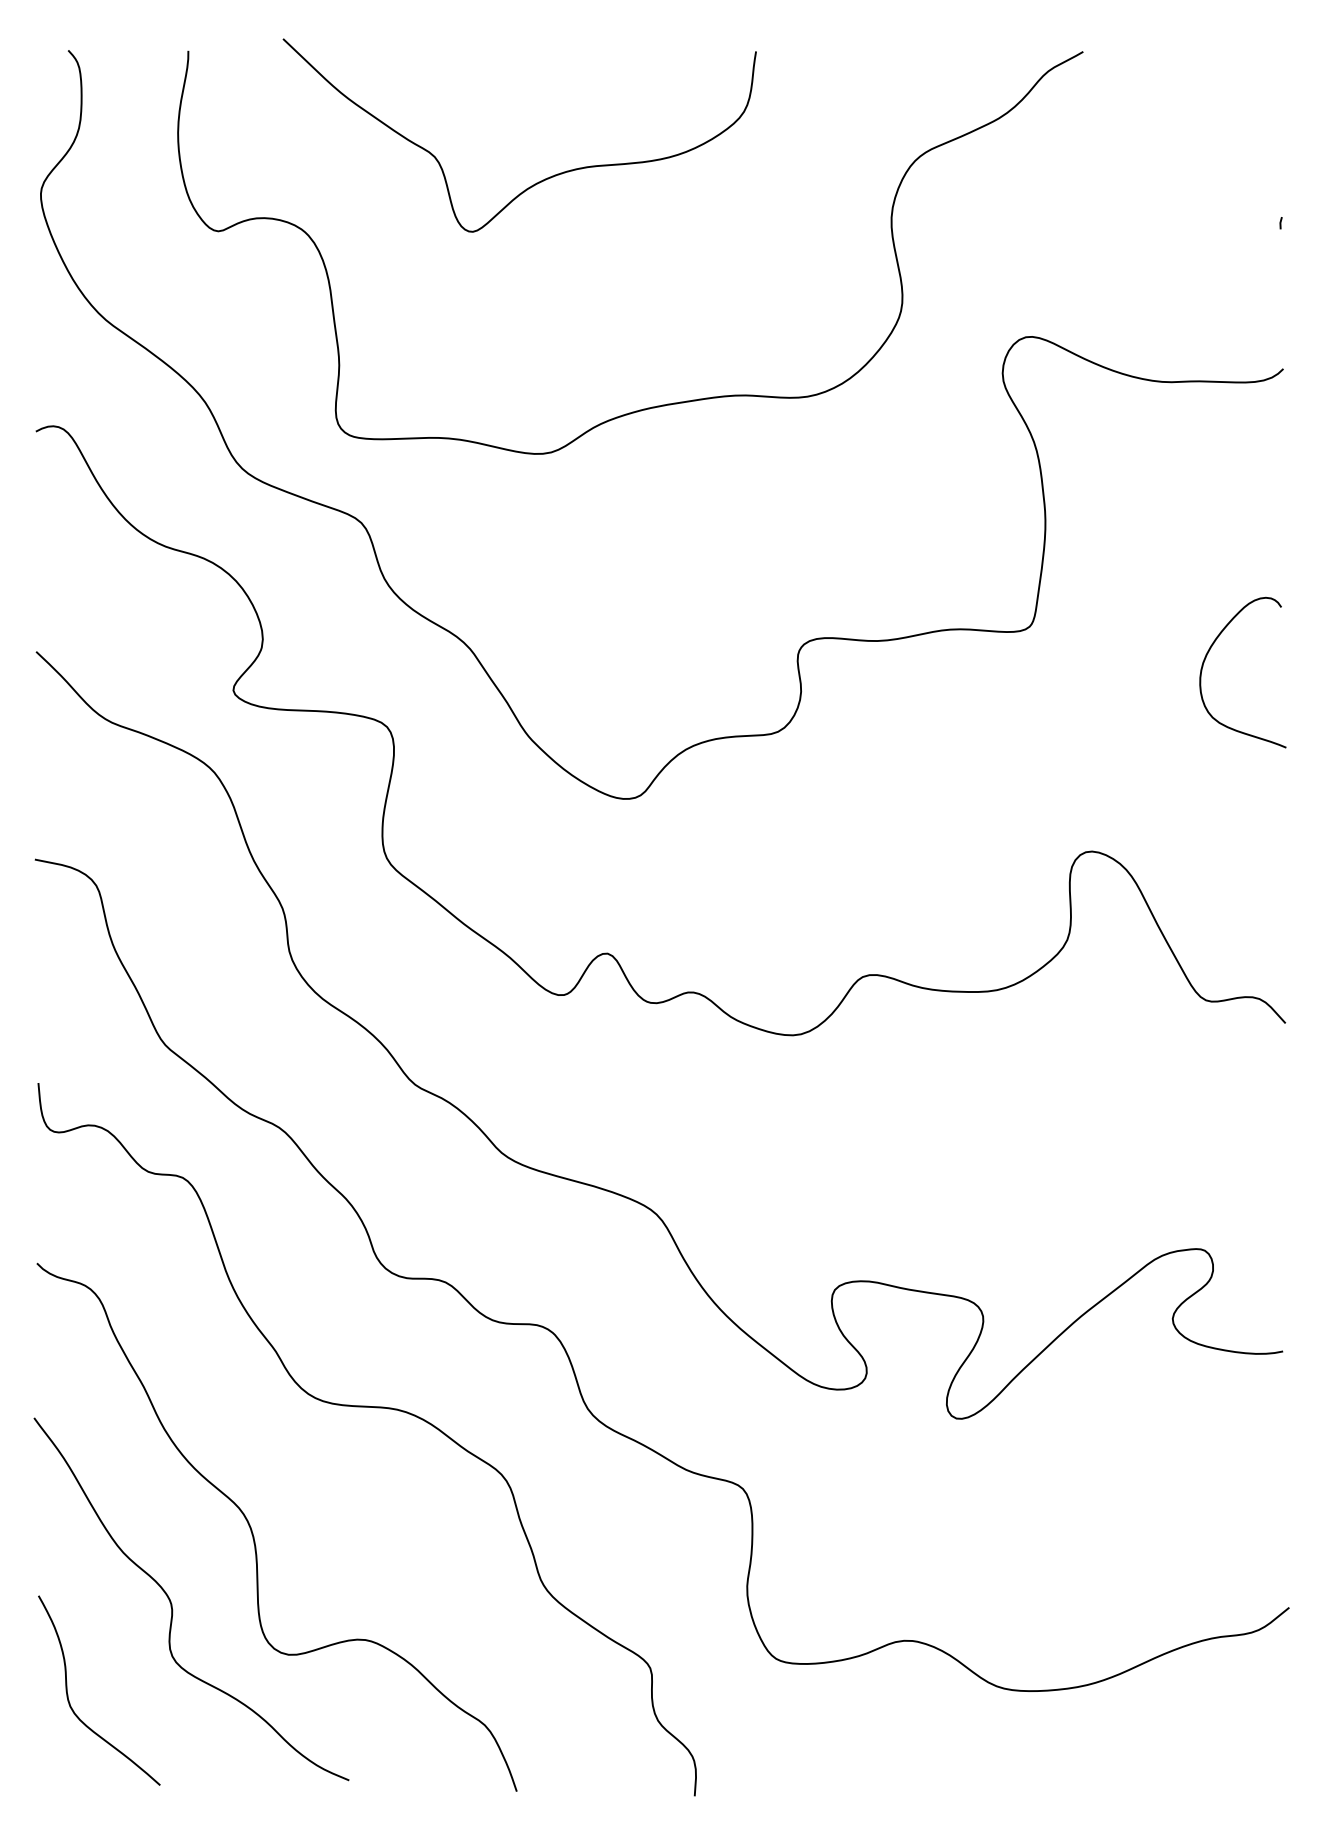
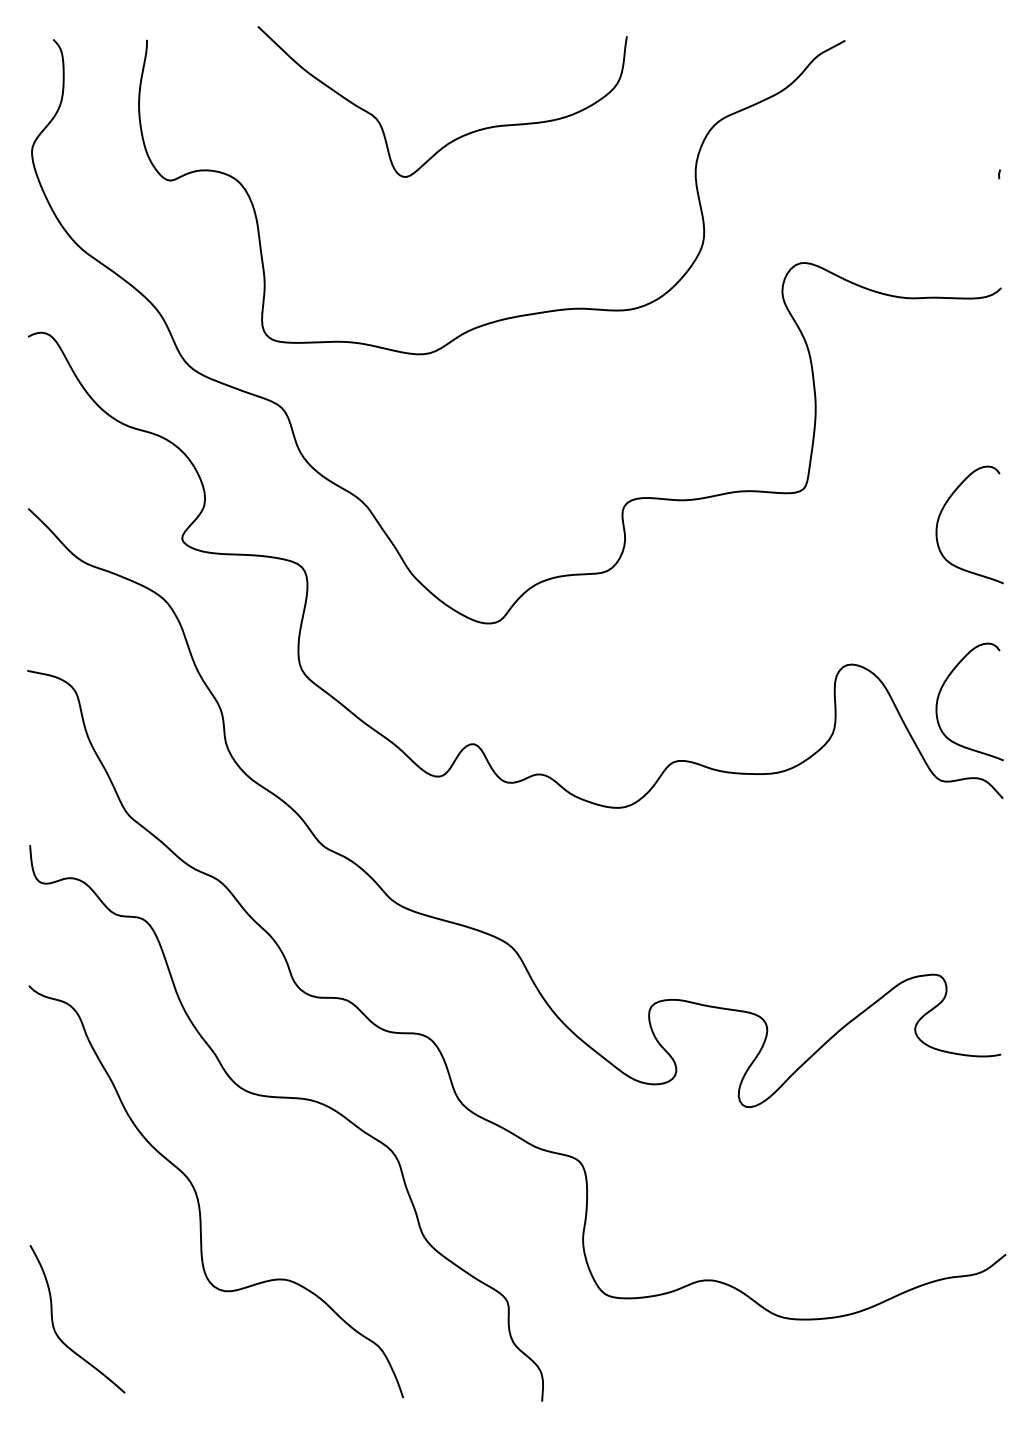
curve: (541, 179) -> (459, 136), moved
curve: (1207, 882) -> (942, 688), added
curve: (172, 1602) -> (134, 1250), removed

